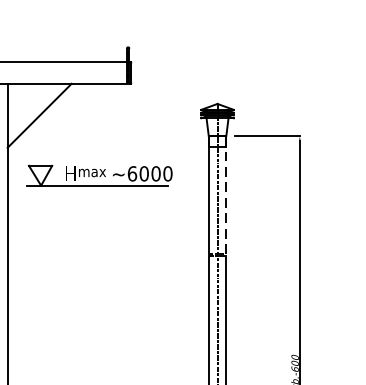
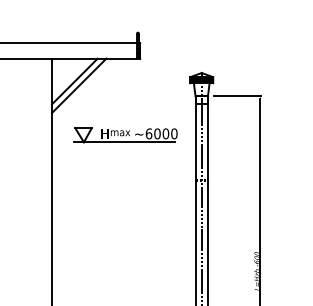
line: (46, 121) -> (79, 85), added
part: (99, 176) -> (125, 135), moved
line: (225, 195) -> (207, 138), dashed -> solid

